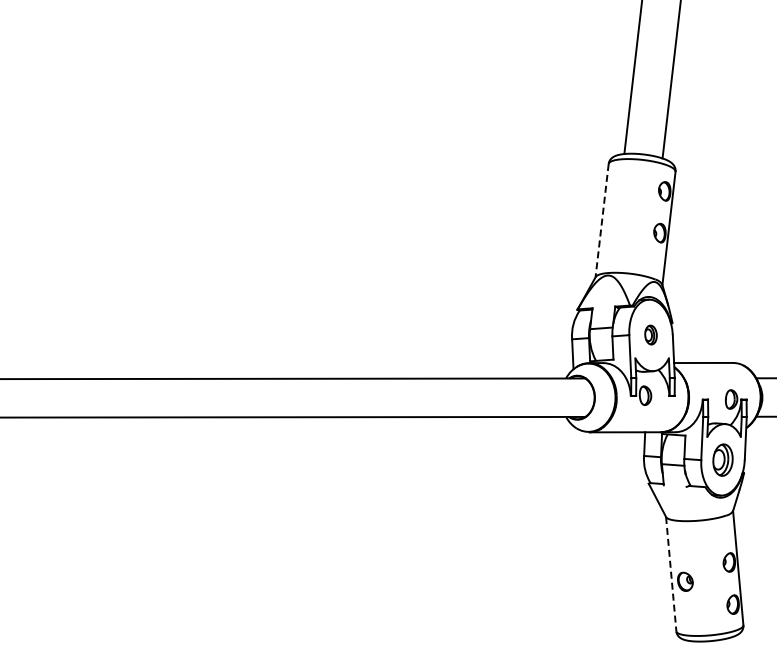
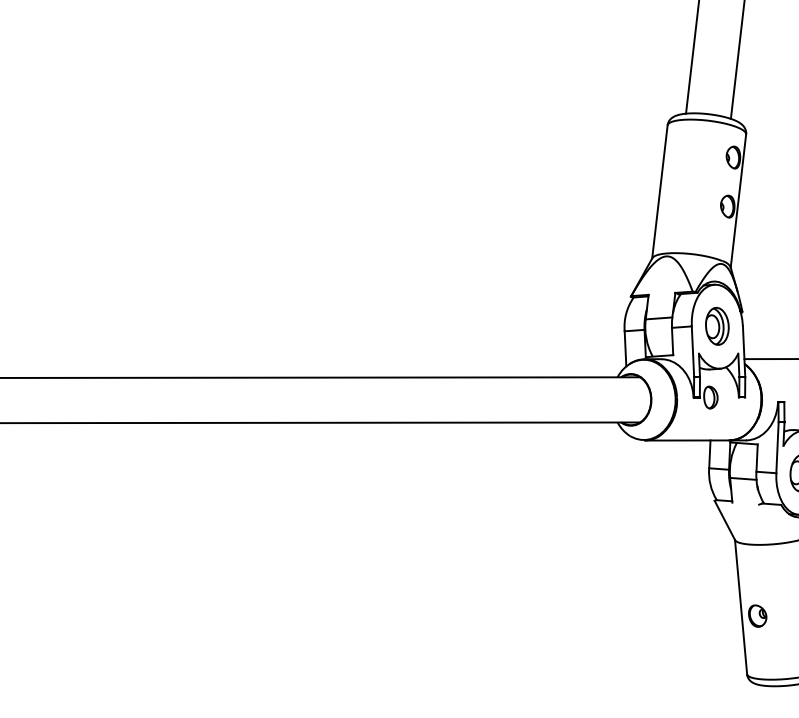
line: (602, 221) -> (660, 192), dashed -> solid
part: (650, 334) -> (716, 325), size x1.67
line: (671, 574) -> (741, 607), dashed -> solid

